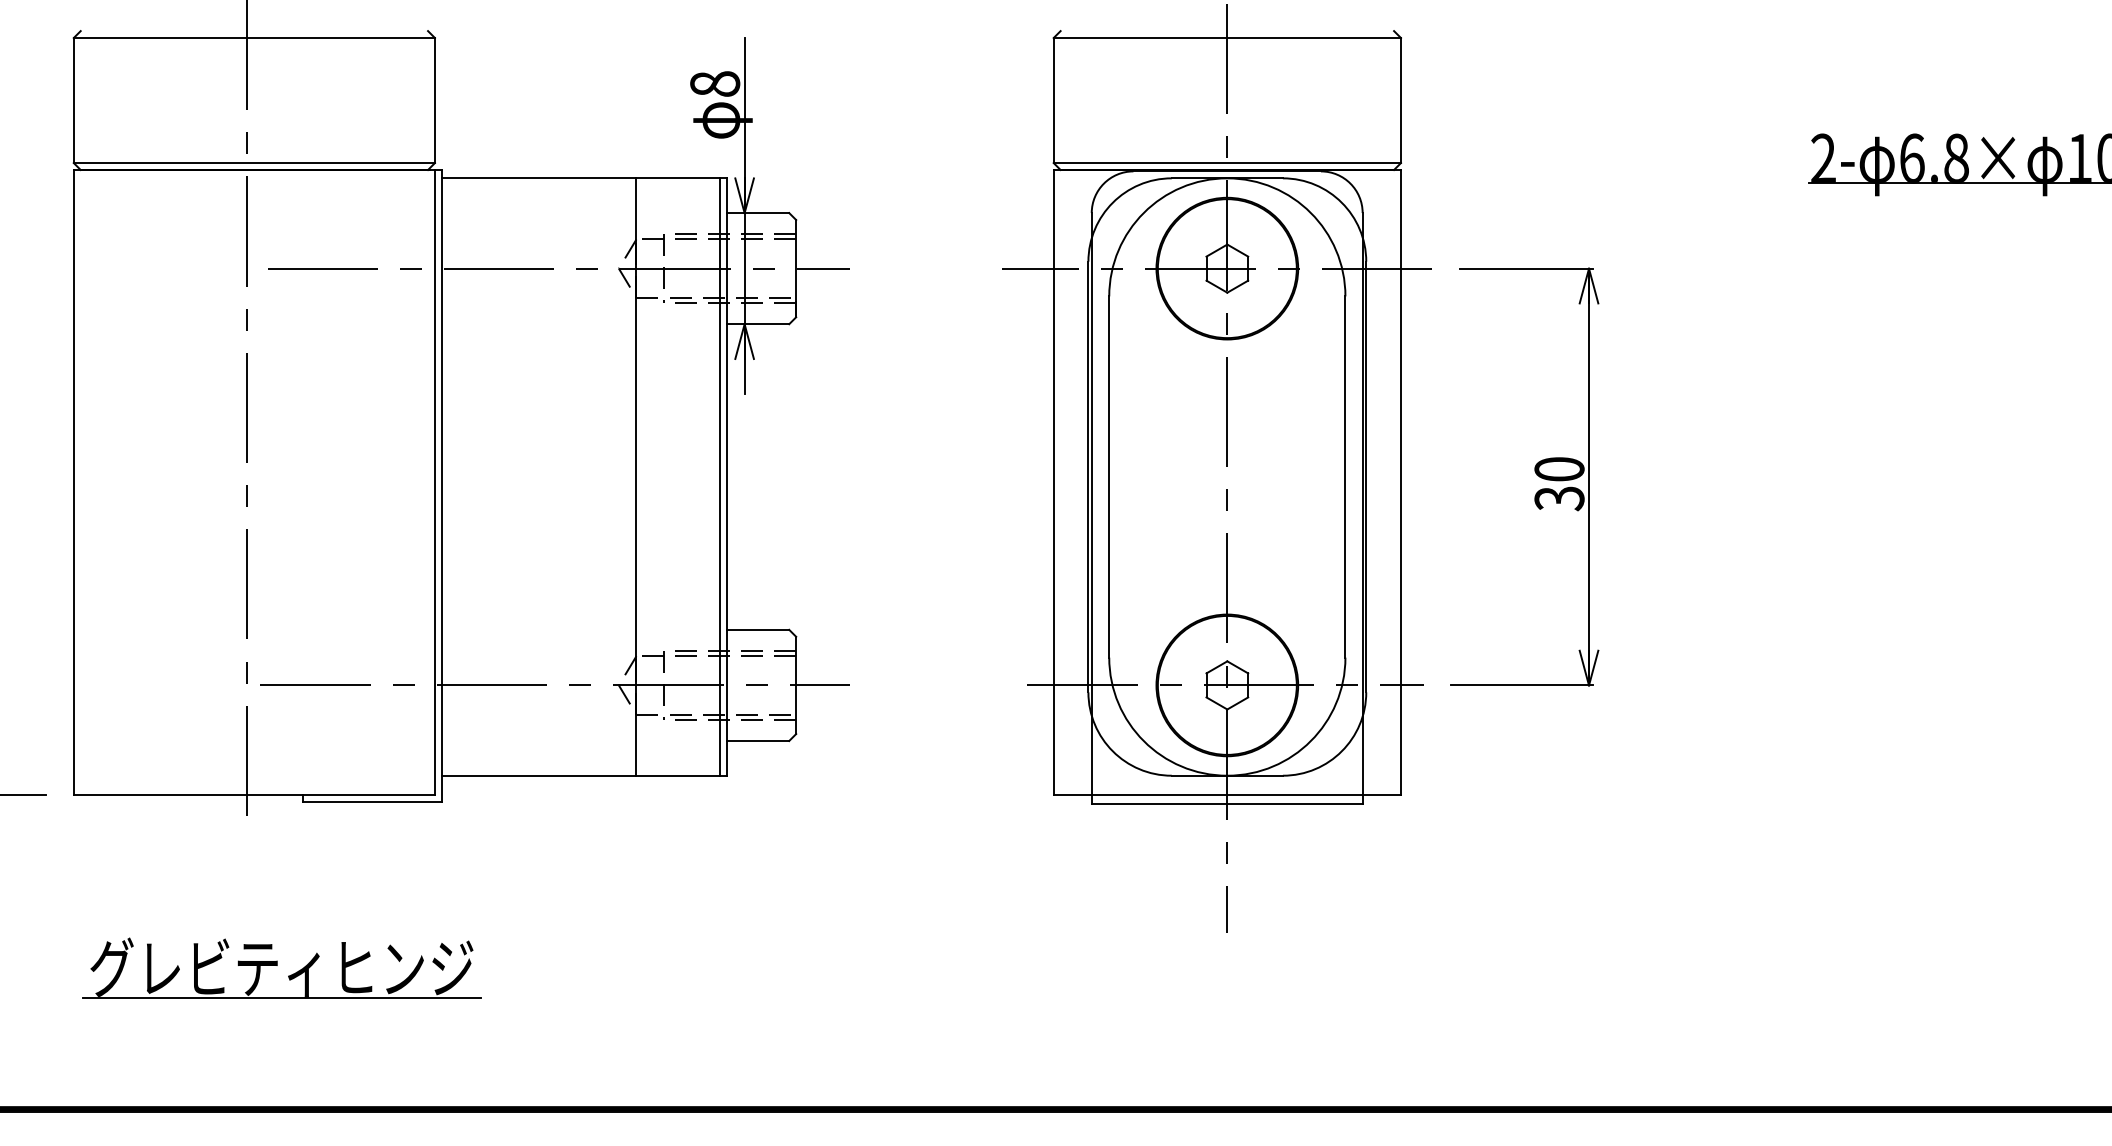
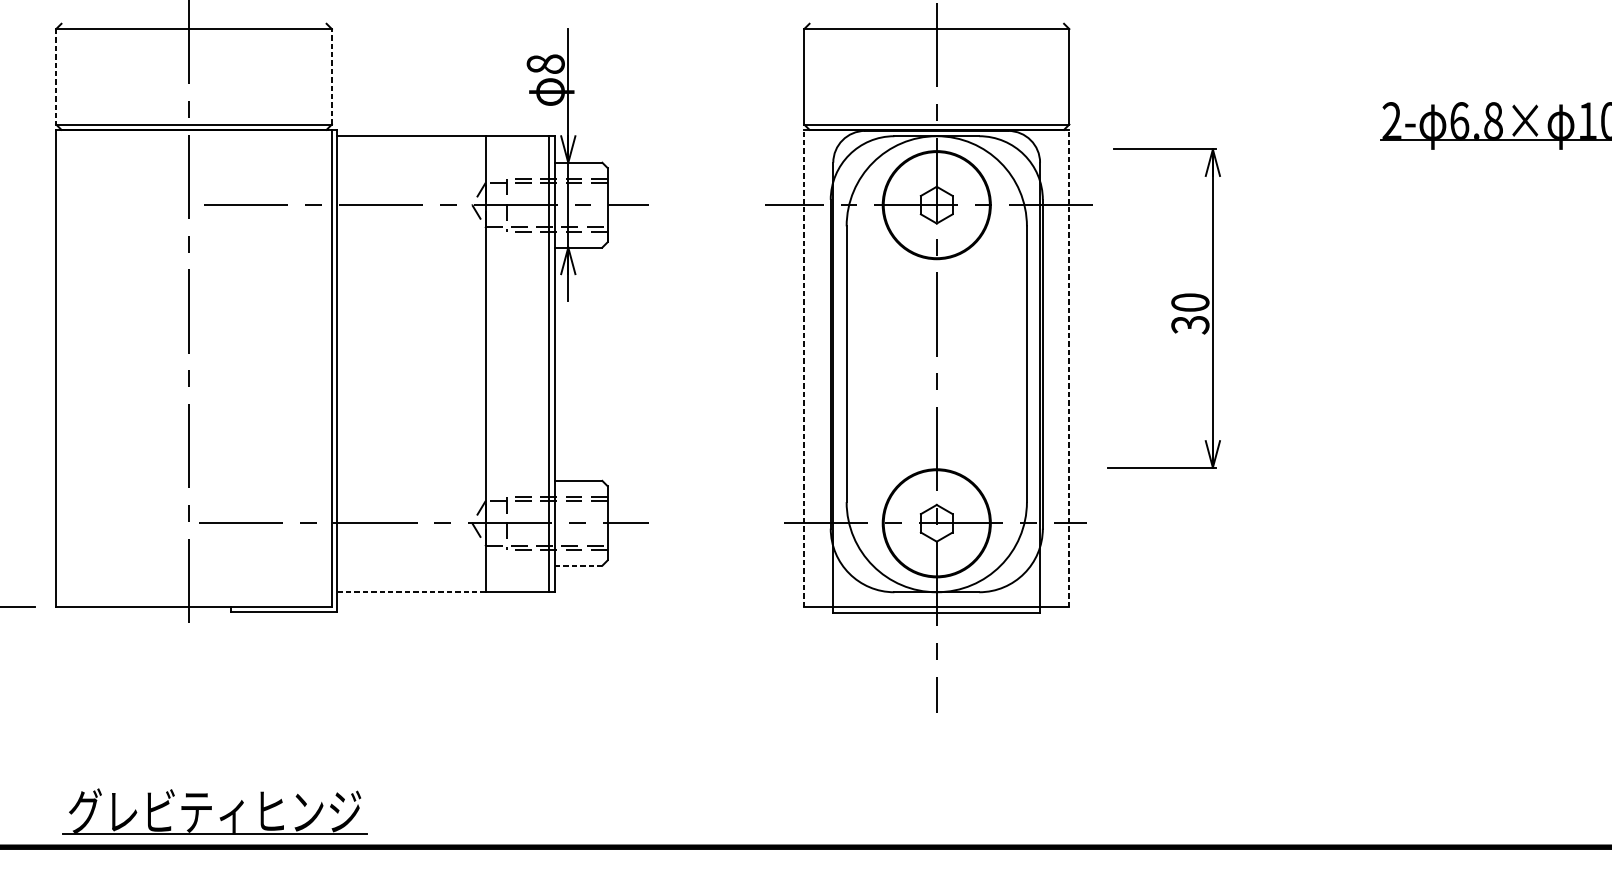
line: (73, 100) -> (55, 76), solid -> dashed
line: (434, 100) -> (331, 76), solid -> dashed
part: (1534, 471) -> (1171, 304), moved
line: (1053, 482) -> (804, 368), solid -> dashed
line: (1401, 482) -> (1069, 368), solid -> dashed
line: (757, 740) -> (578, 565), solid -> dashed
line: (538, 775) -> (410, 592), solid -> dashed
part: (281, 967) -> (214, 811), moved

